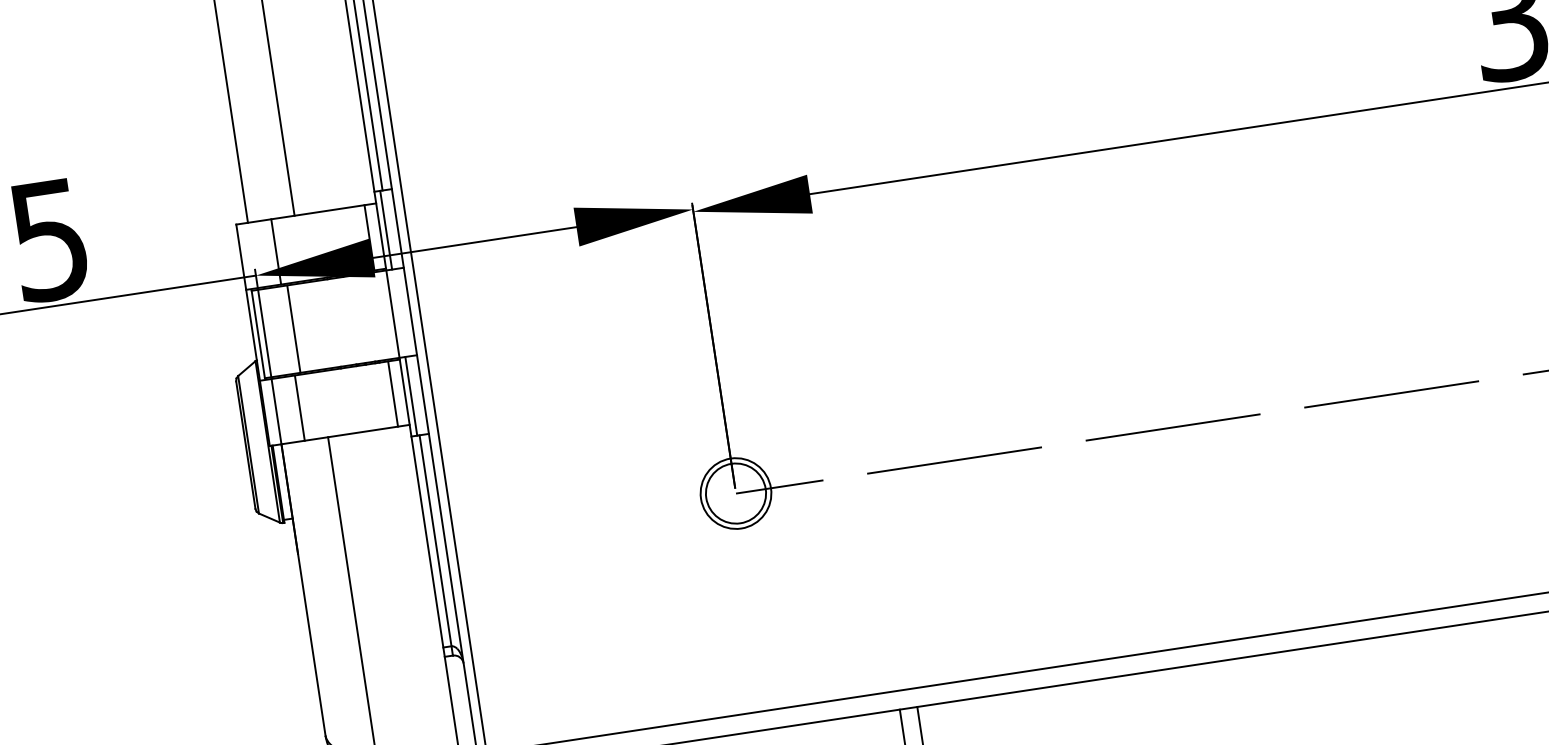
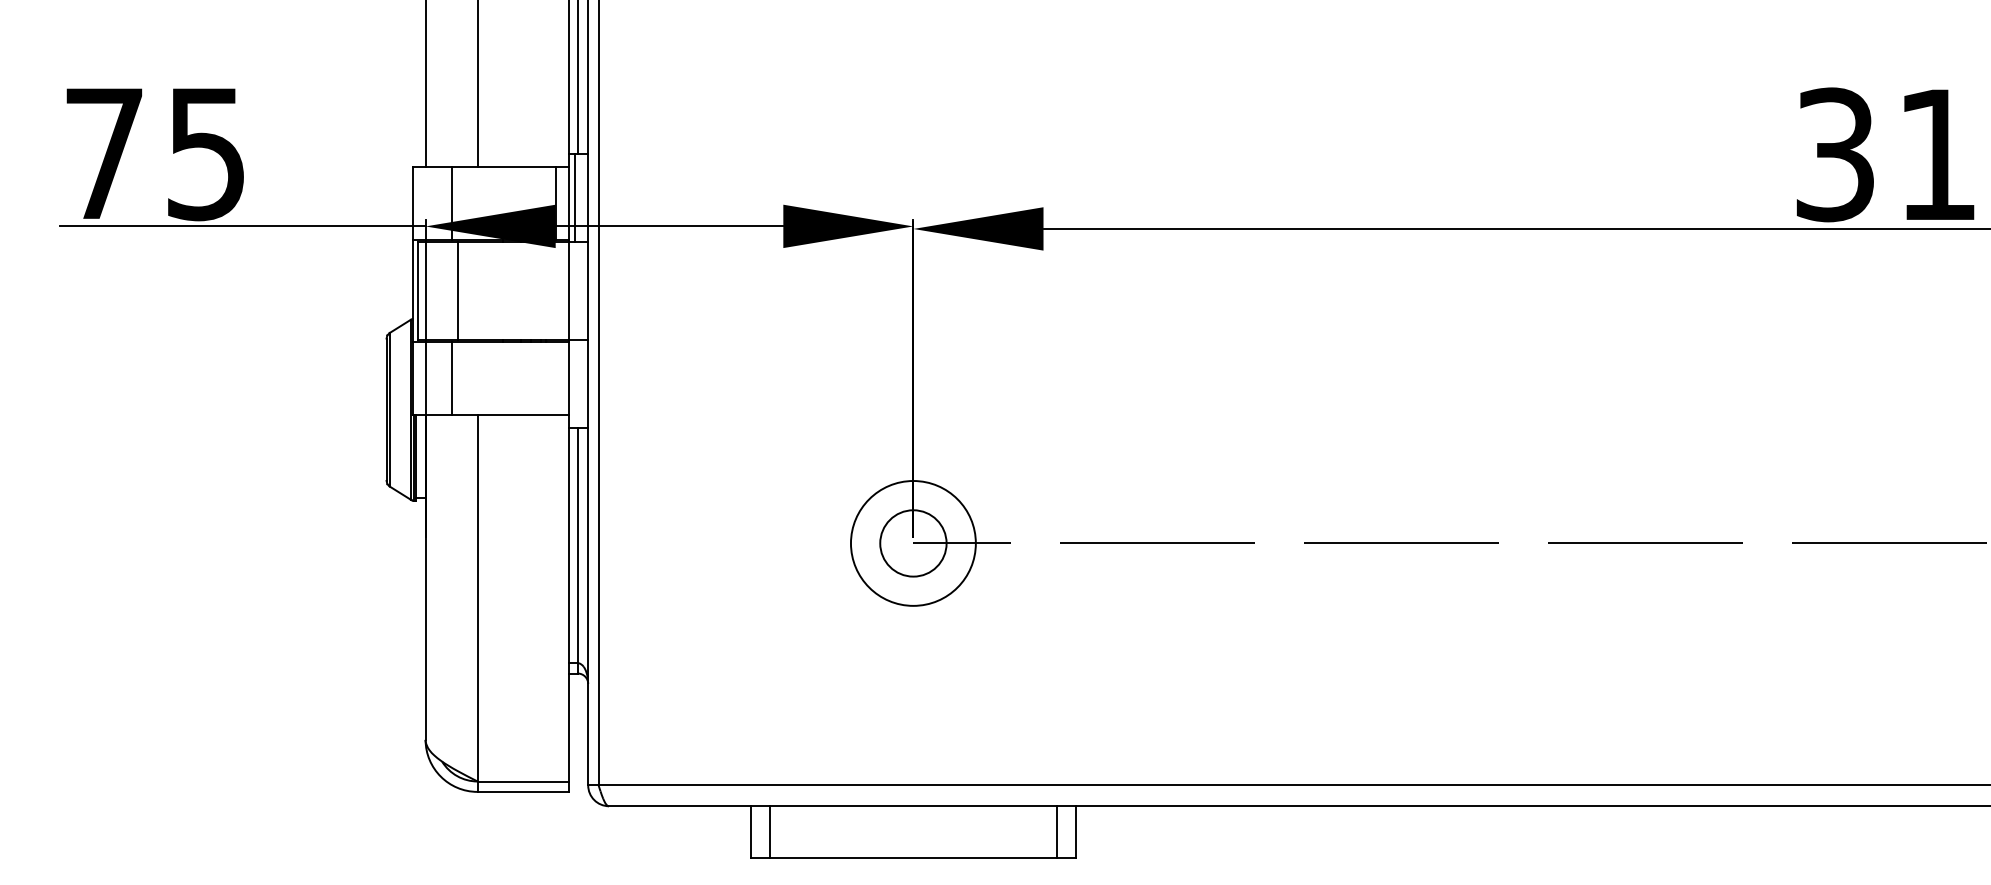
line: (392, 393) -> (555, 377), removed
line: (411, 396) -> (575, 383), removed
circle: (736, 493) -> (913, 543), size x1.6

